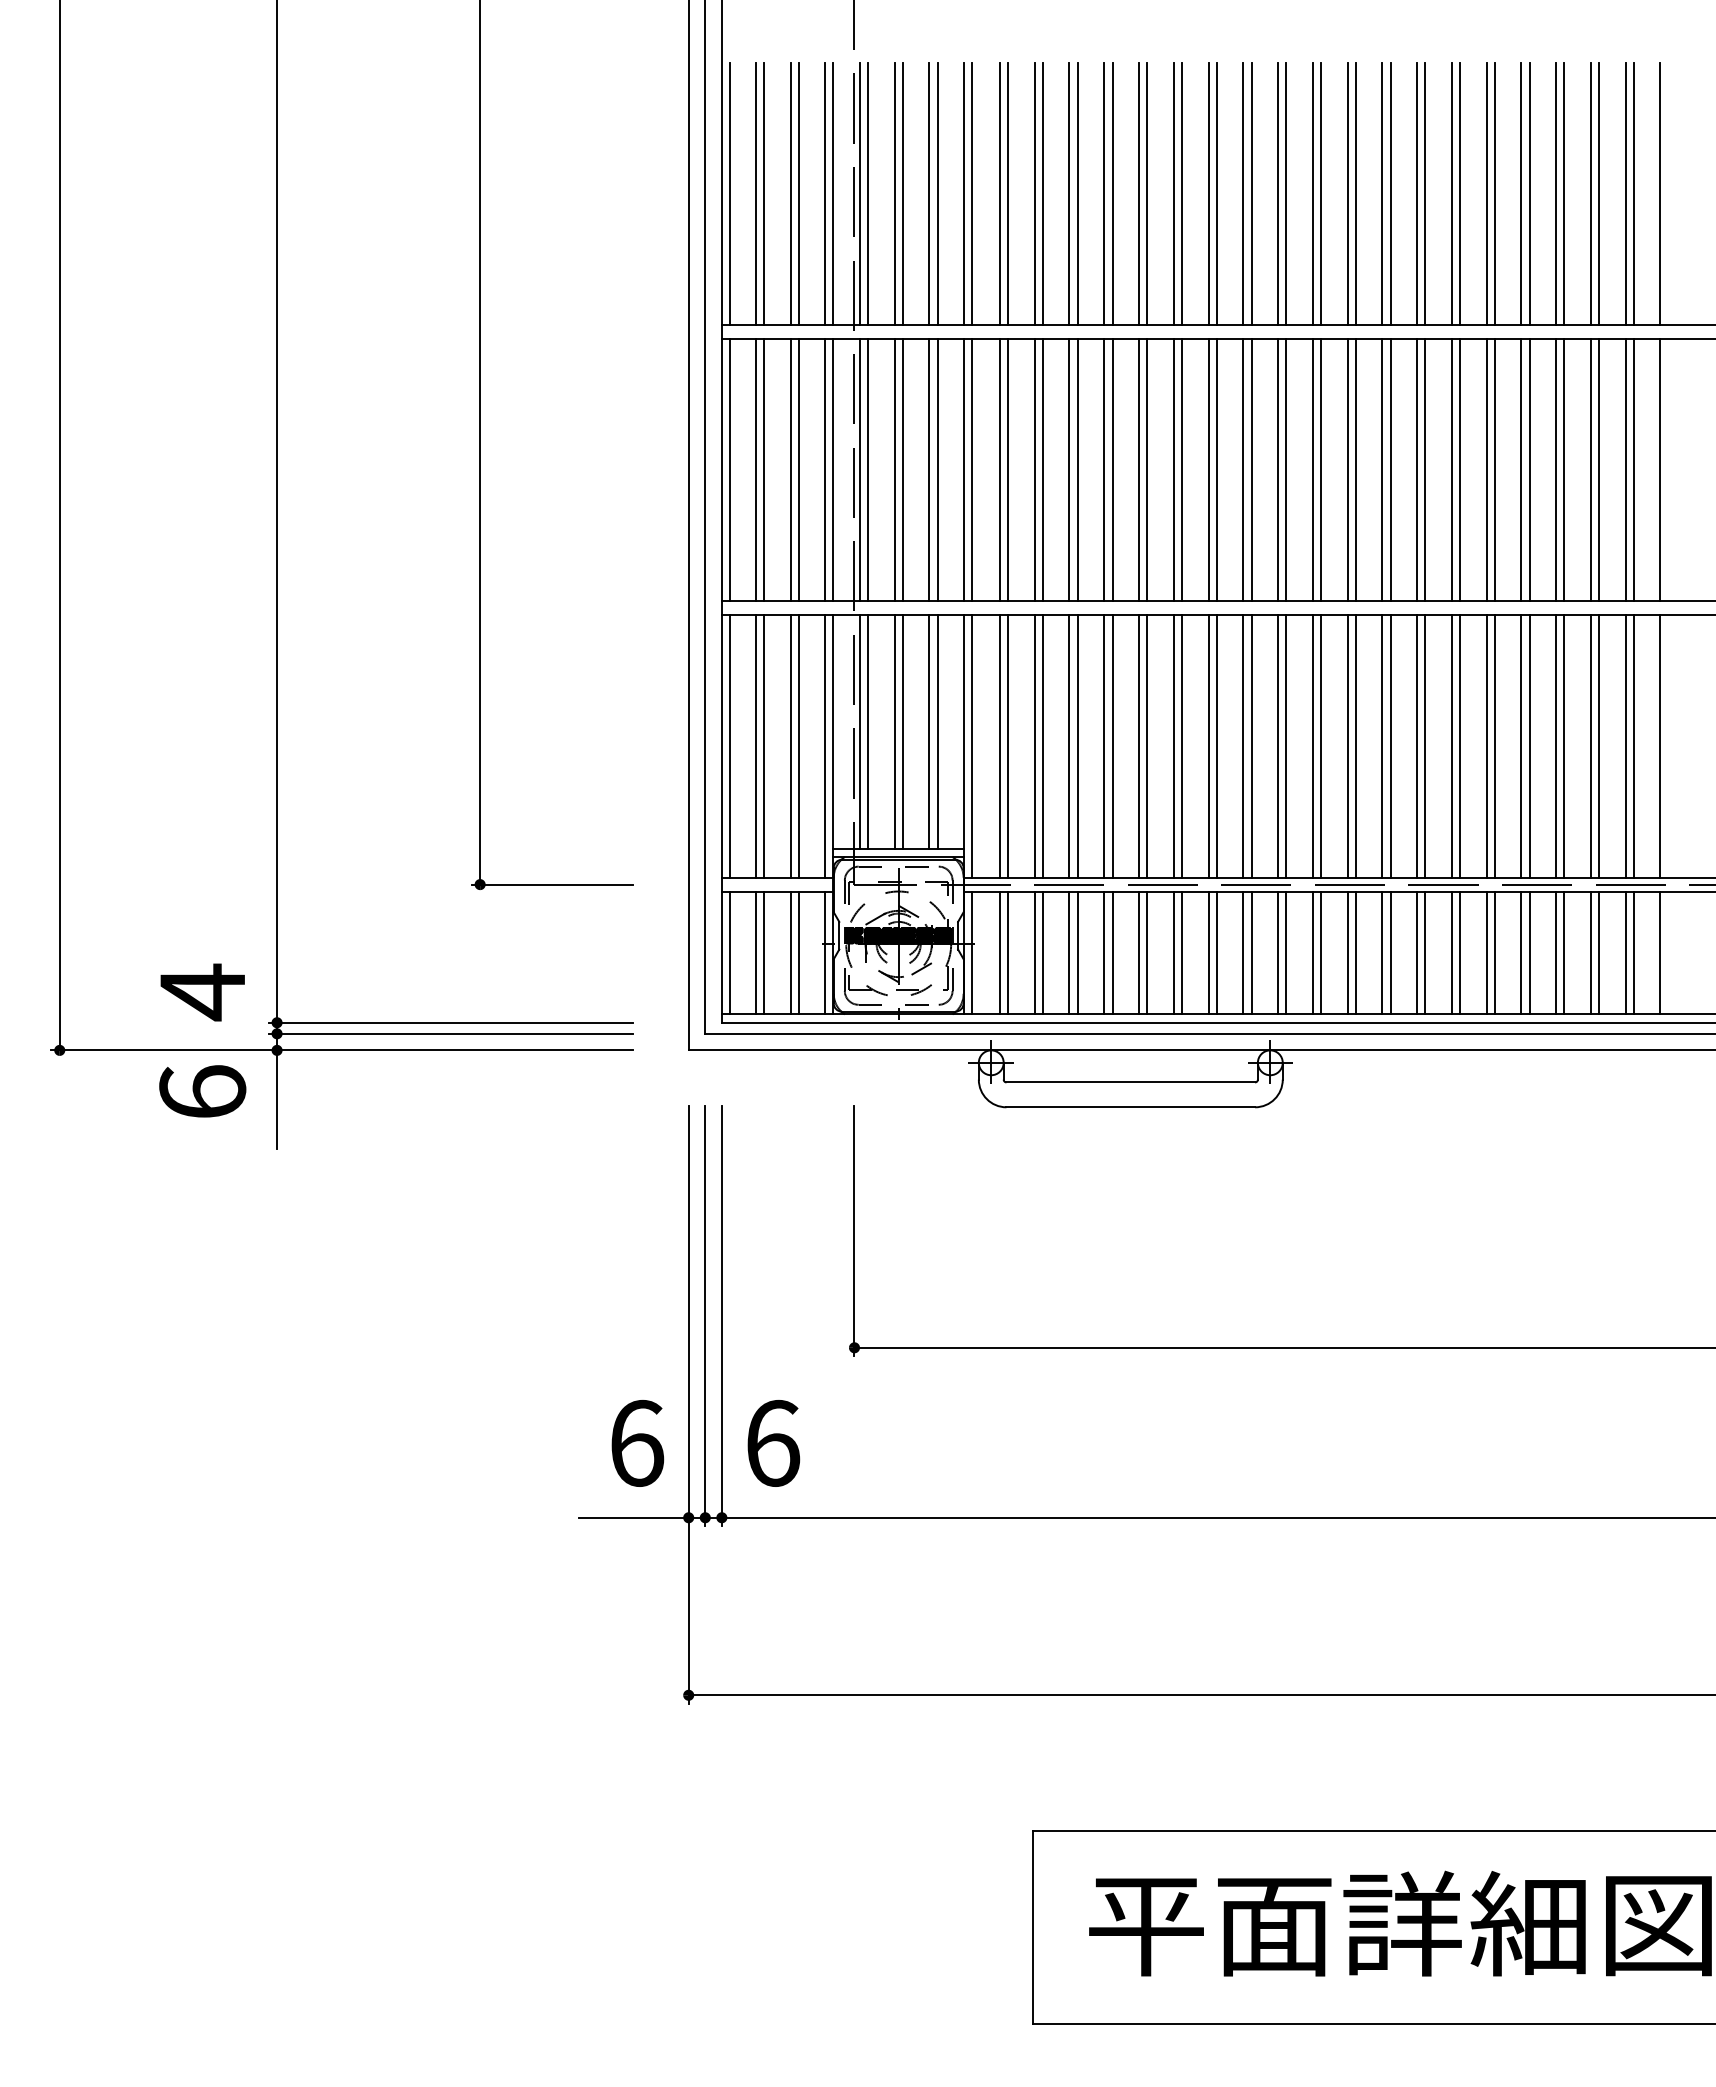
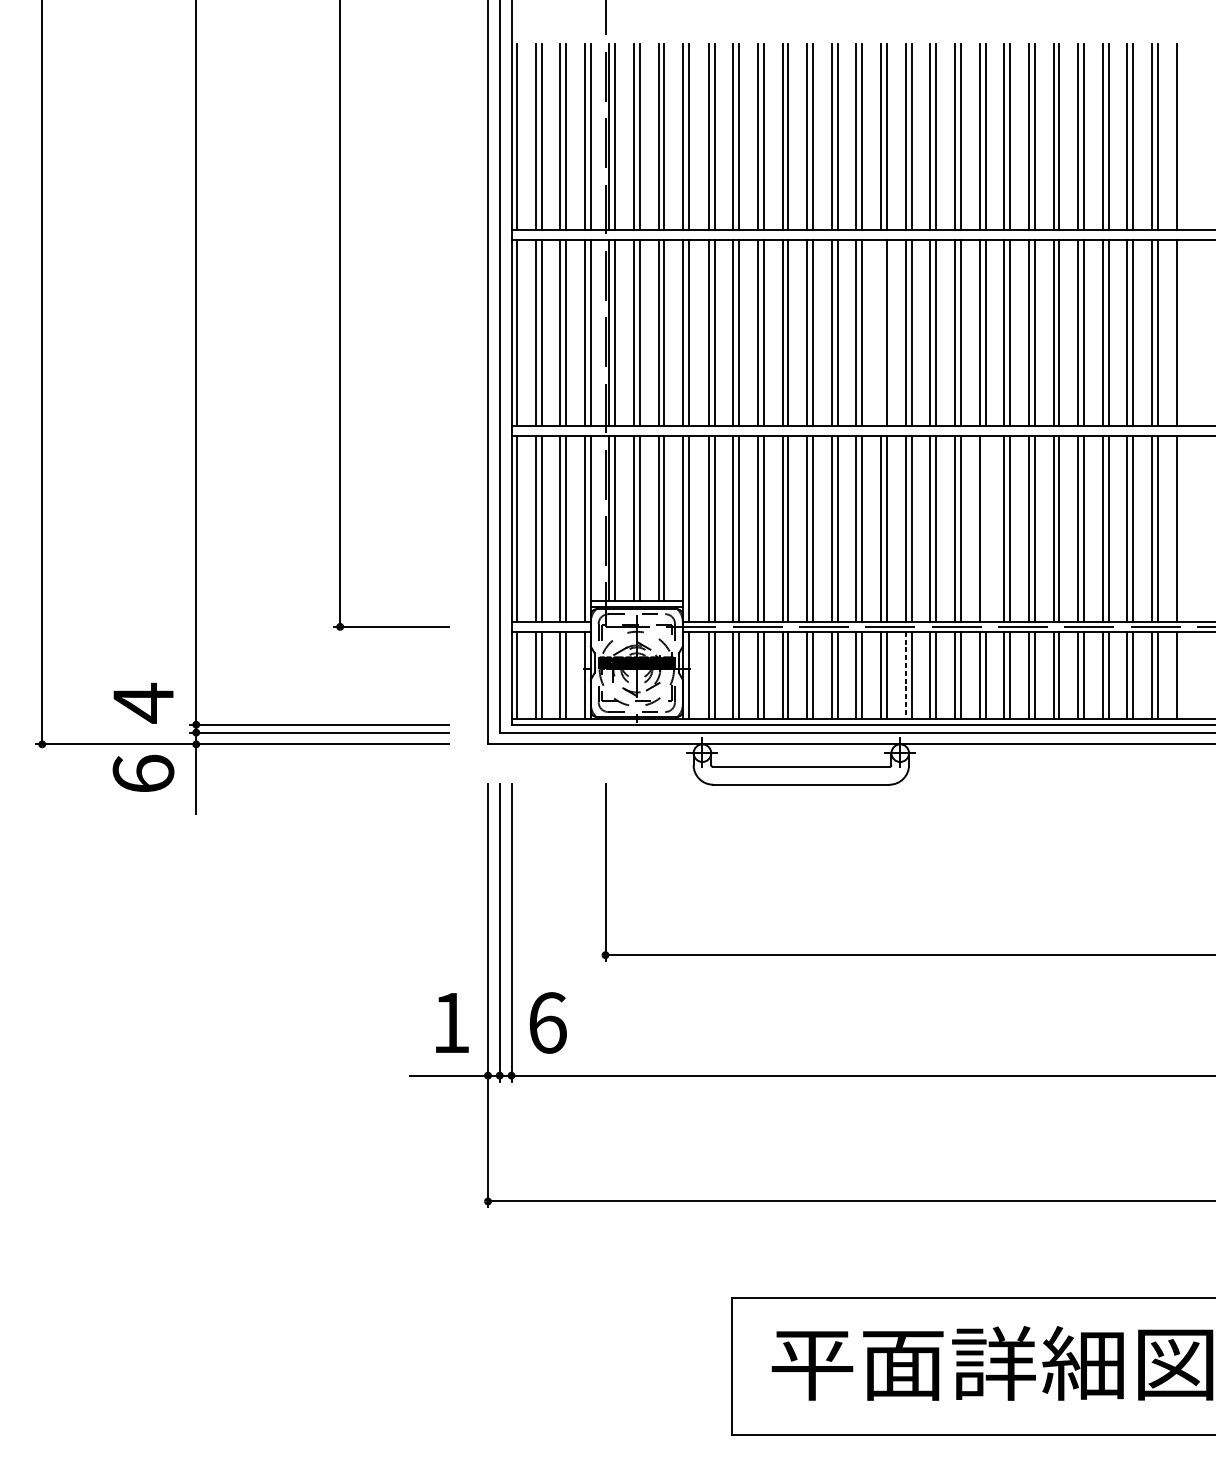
line: (1243, 469) -> (881, 332), removed
line: (1390, 746) -> (985, 528), removed
line: (1278, 953) -> (906, 675), solid -> dashed
text: (637, 1442) -> (451, 1022), 6 -> 1

